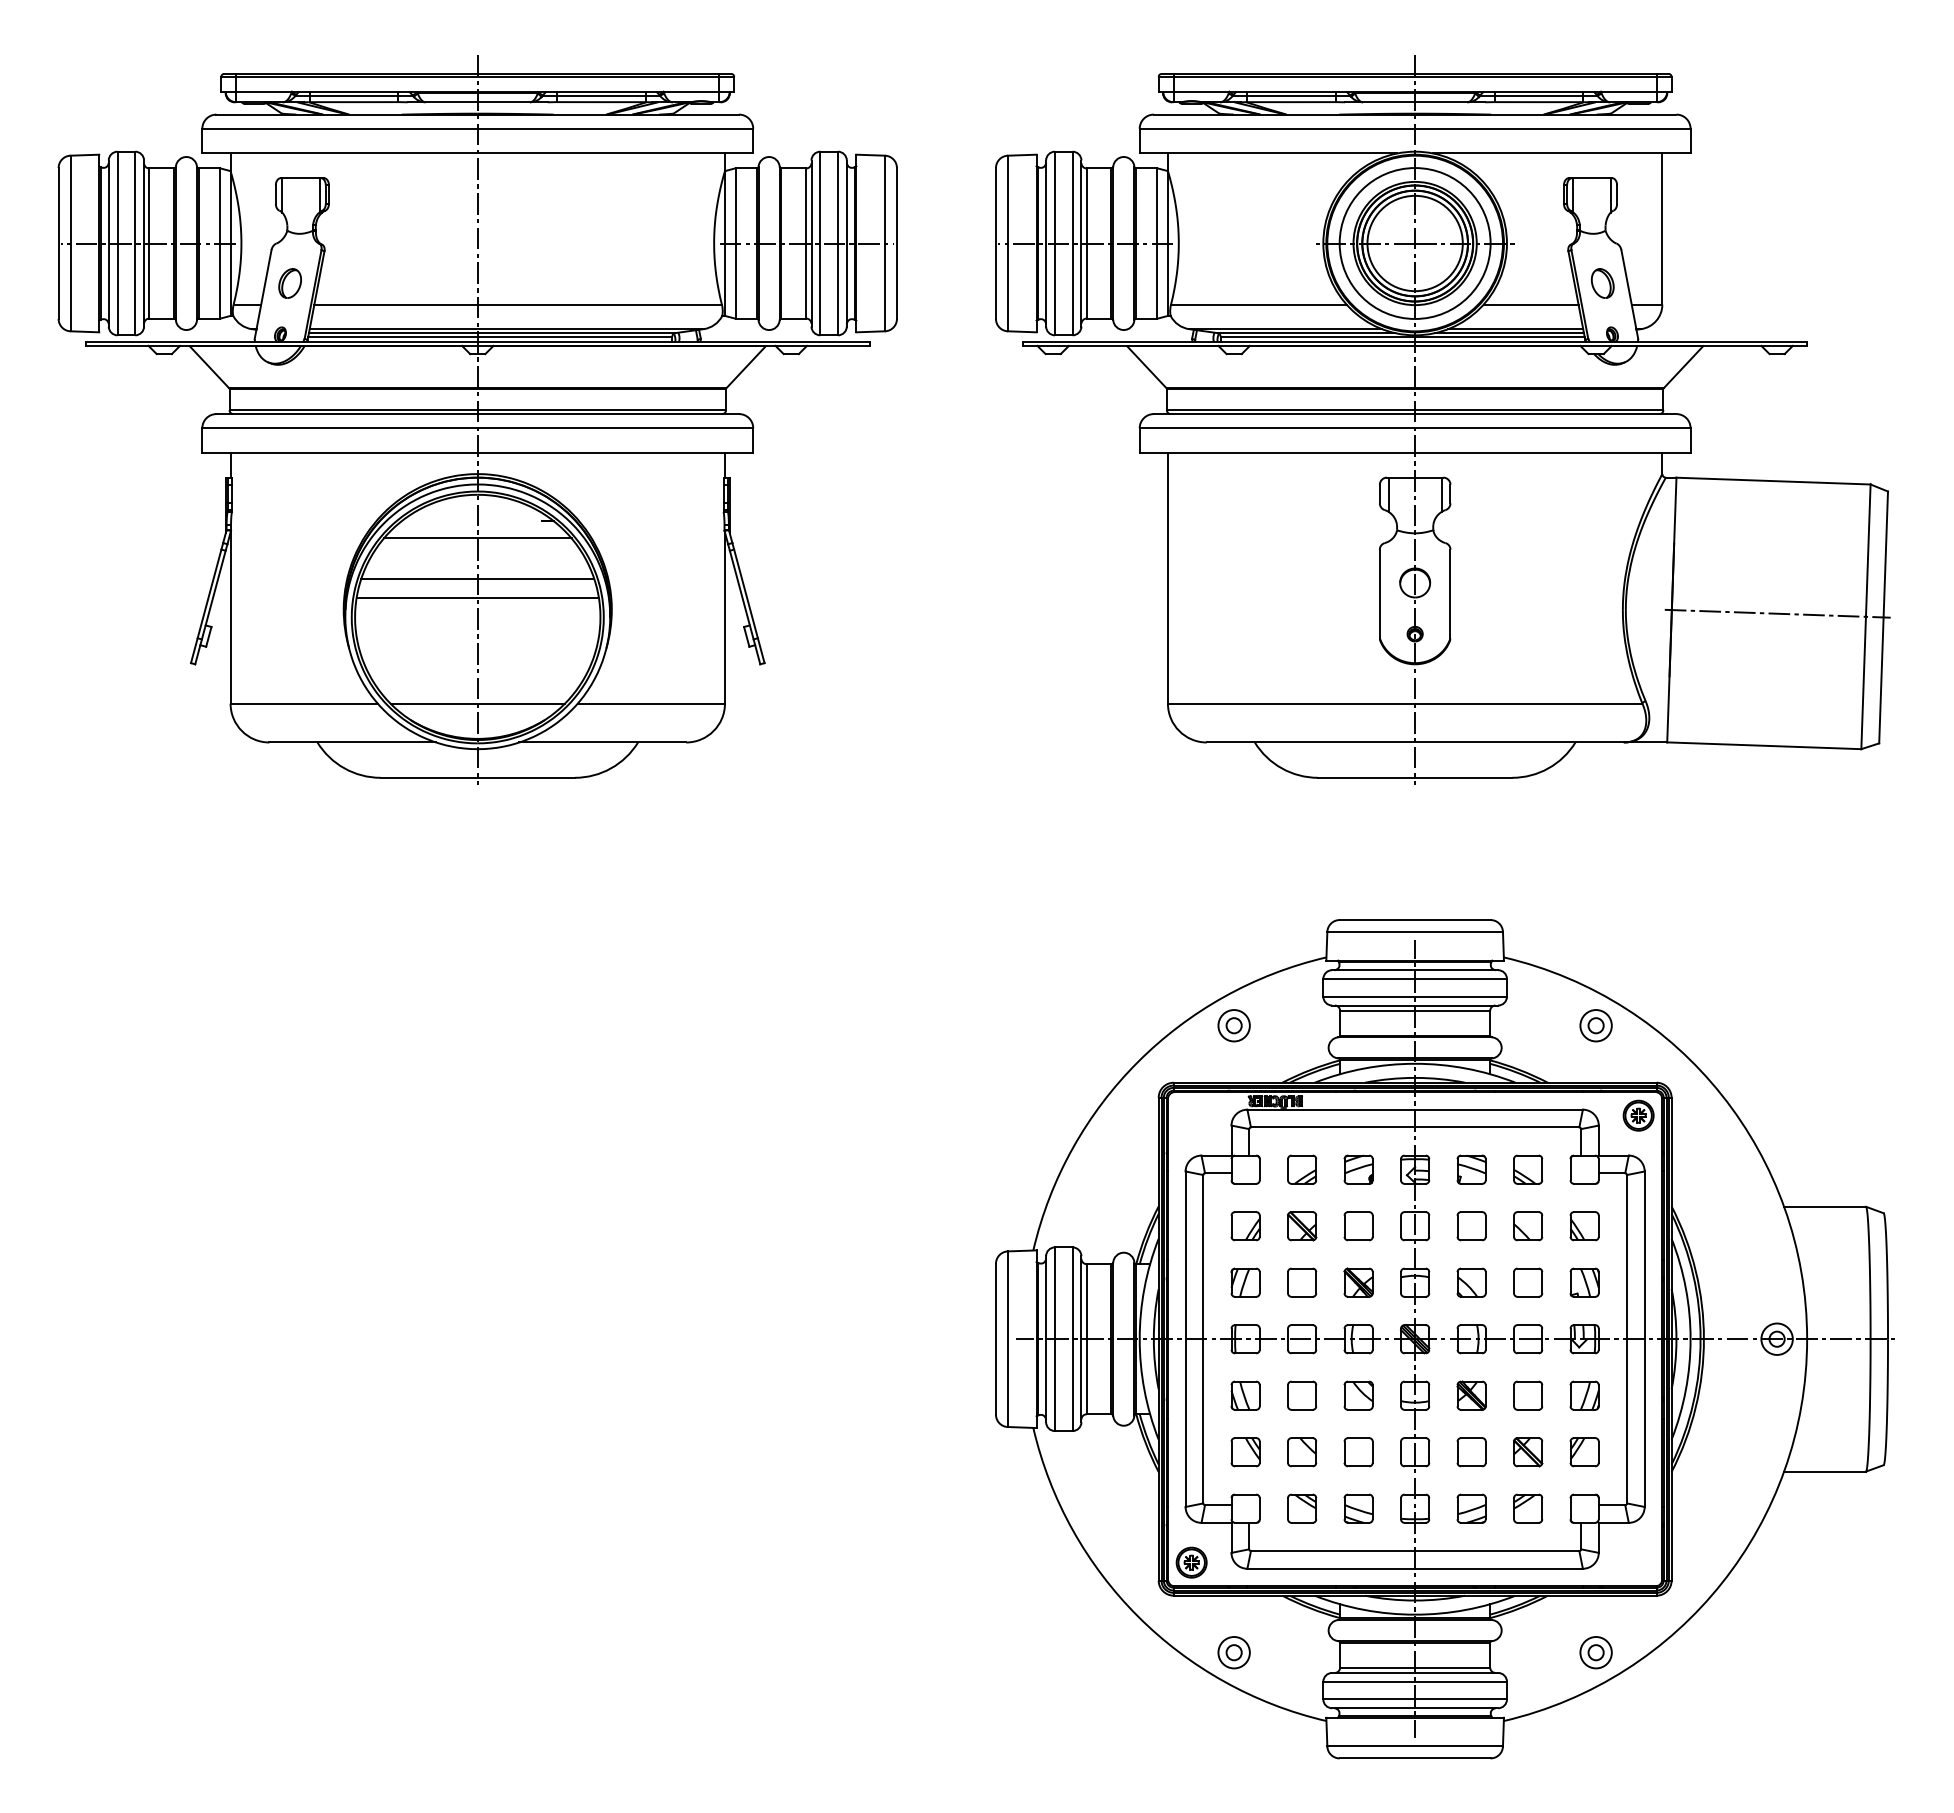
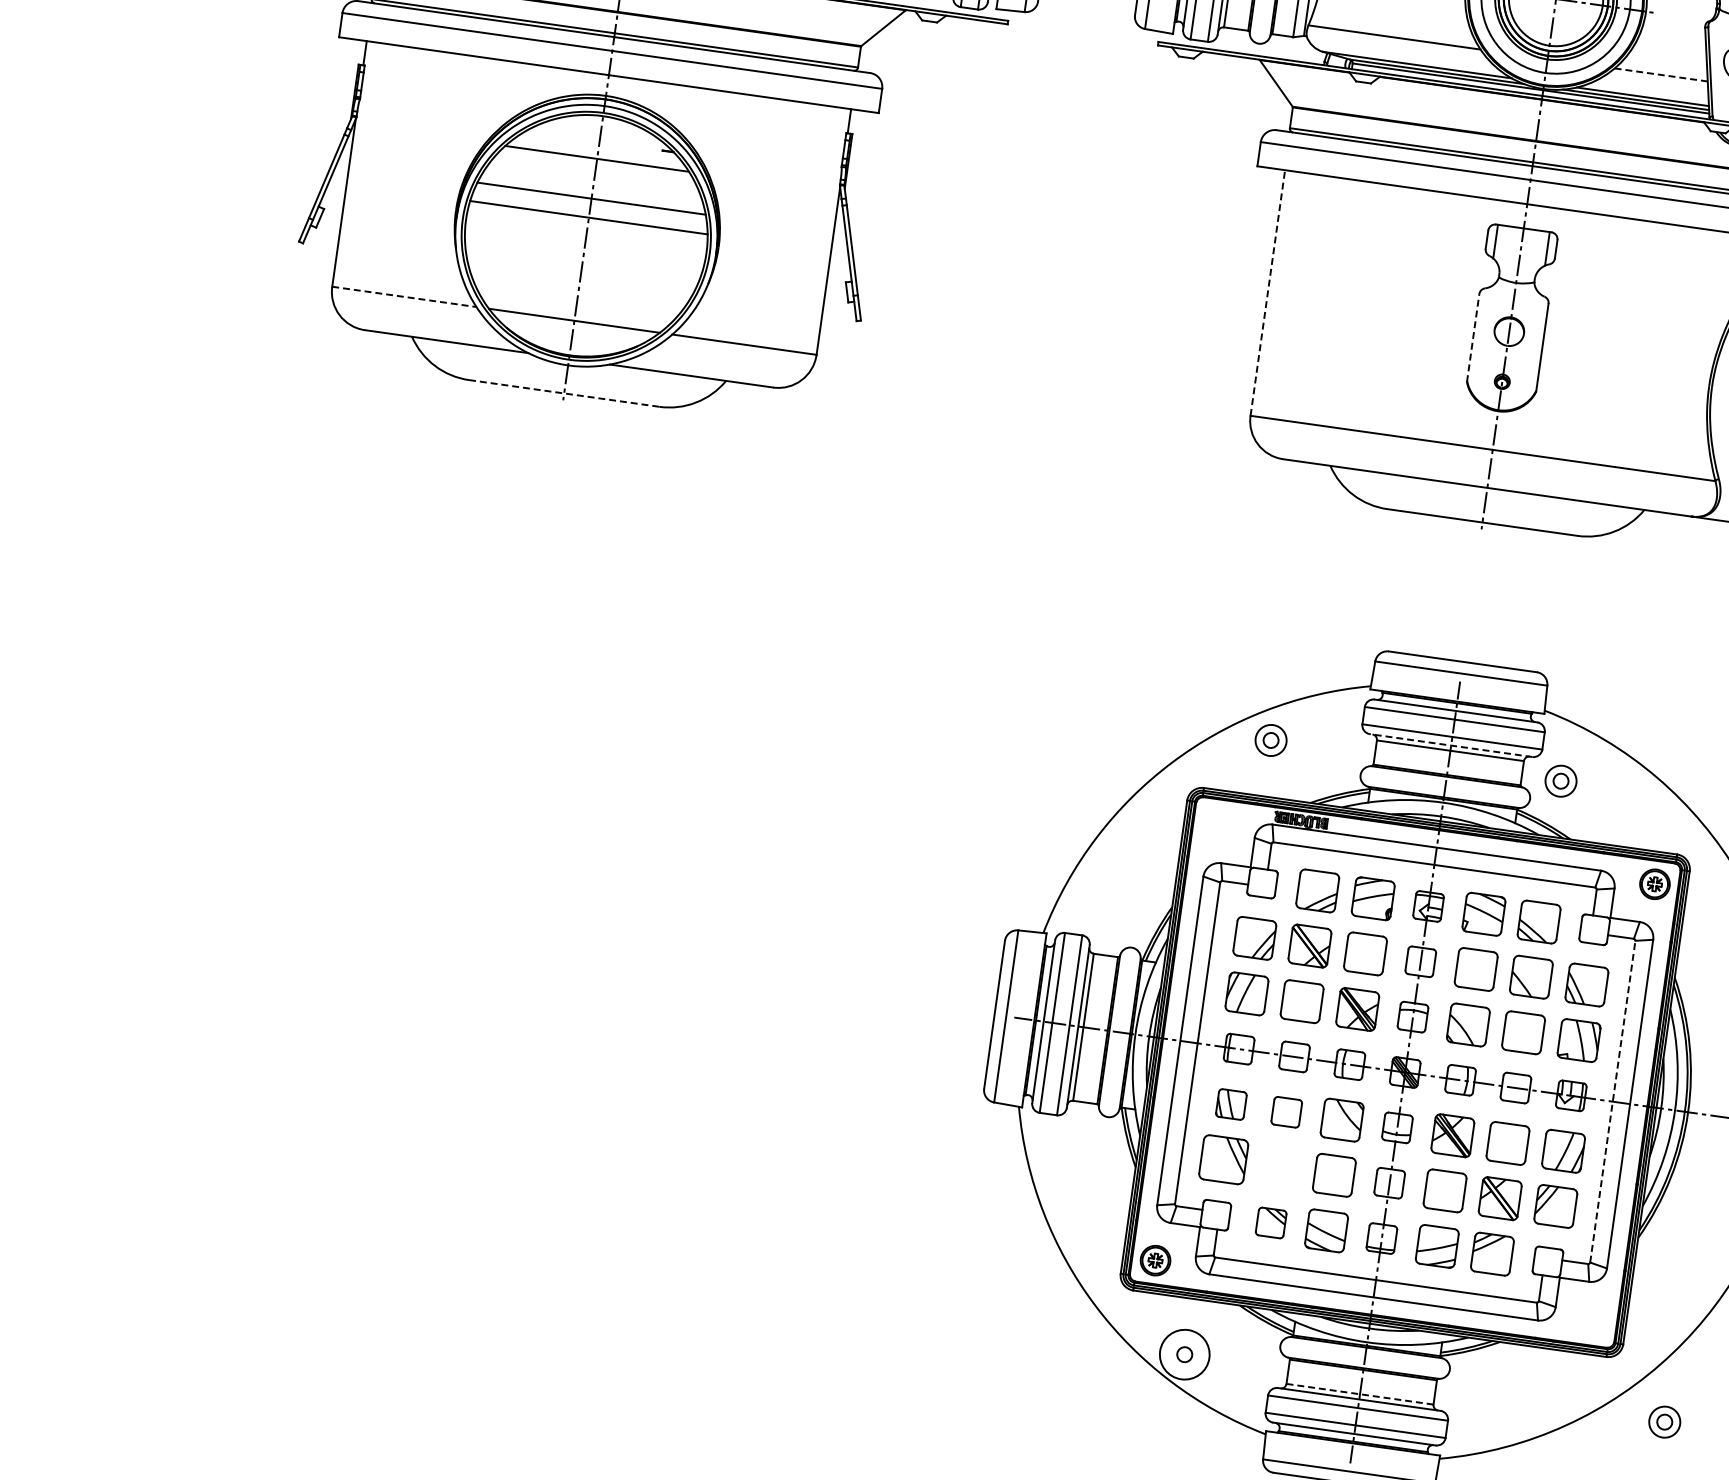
line: (1530, 304) -> (1660, 74), solid -> dashed
line: (1167, 577) -> (1267, 292), solid -> dashed
line: (1379, 594) -> (1472, 338), solid -> dashed
line: (304, 703) -> (404, 296), solid -> dashed
line: (478, 777) -> (564, 393), solid -> dashed
line: (1415, 1005) -> (1451, 745), solid -> dashed
part: (1595, 1025) -> (1560, 780), moved
part: (1302, 1169) -> (1318, 890), size x1.4
part: (1358, 1169) -> (1373, 898), size x1.4
part: (1471, 1169) -> (1483, 913), size x1.4
part: (1528, 1169) -> (1539, 921), size x1.4
part: (1245, 1226) -> (1254, 938), size x1.4
part: (1302, 1226) -> (1310, 946), size x1.4
part: (1358, 1226) -> (1365, 954), size x1.4
part: (1471, 1226) -> (1475, 969), size x1.4
part: (1528, 1226) -> (1531, 977), size x1.4
part: (1584, 1226) -> (1586, 985), size x1.4
part: (1245, 1282) -> (1246, 993), size x1.4
part: (1302, 1282) -> (1302, 1001), size x1.4
part: (1358, 1282) -> (1357, 1009), size x1.4
part: (1471, 1282) -> (1468, 1024), size x1.4
part: (1528, 1282) -> (1524, 1032), size x1.4
part: (1584, 1282) -> (1578, 1040), size x1.4
line: (1627, 1338) -> (1613, 1101), solid -> dashed
part: (1358, 1395) -> (1341, 1119), size x1.4
part: (1471, 1395) -> (1452, 1135), size x1.4
part: (1528, 1395) -> (1508, 1143), size x1.4
part: (1584, 1395) -> (1563, 1150), size x1.4
part: (1245, 1452) -> (1223, 1160), size x1.6
part: (1302, 1452) -> (1279, 1167), removed
part: (1358, 1452) -> (1334, 1175), size x1.4
part: (1471, 1452) -> (1444, 1191), size x1.4
part: (1528, 1452) -> (1500, 1199), size x1.4
part: (1584, 1452) -> (1555, 1206), size x1.4
part: (1358, 1508) -> (1326, 1230), size x1.4
part: (1471, 1508) -> (1437, 1246), size x1.4
part: (1528, 1508) -> (1492, 1253), size x1.4
circle: (1233, 1652) -> (1184, 1354), size x1.6
part: (1595, 1652) -> (1664, 1421), moved
line: (1414, 1667) -> (1359, 1394), solid -> dashed

